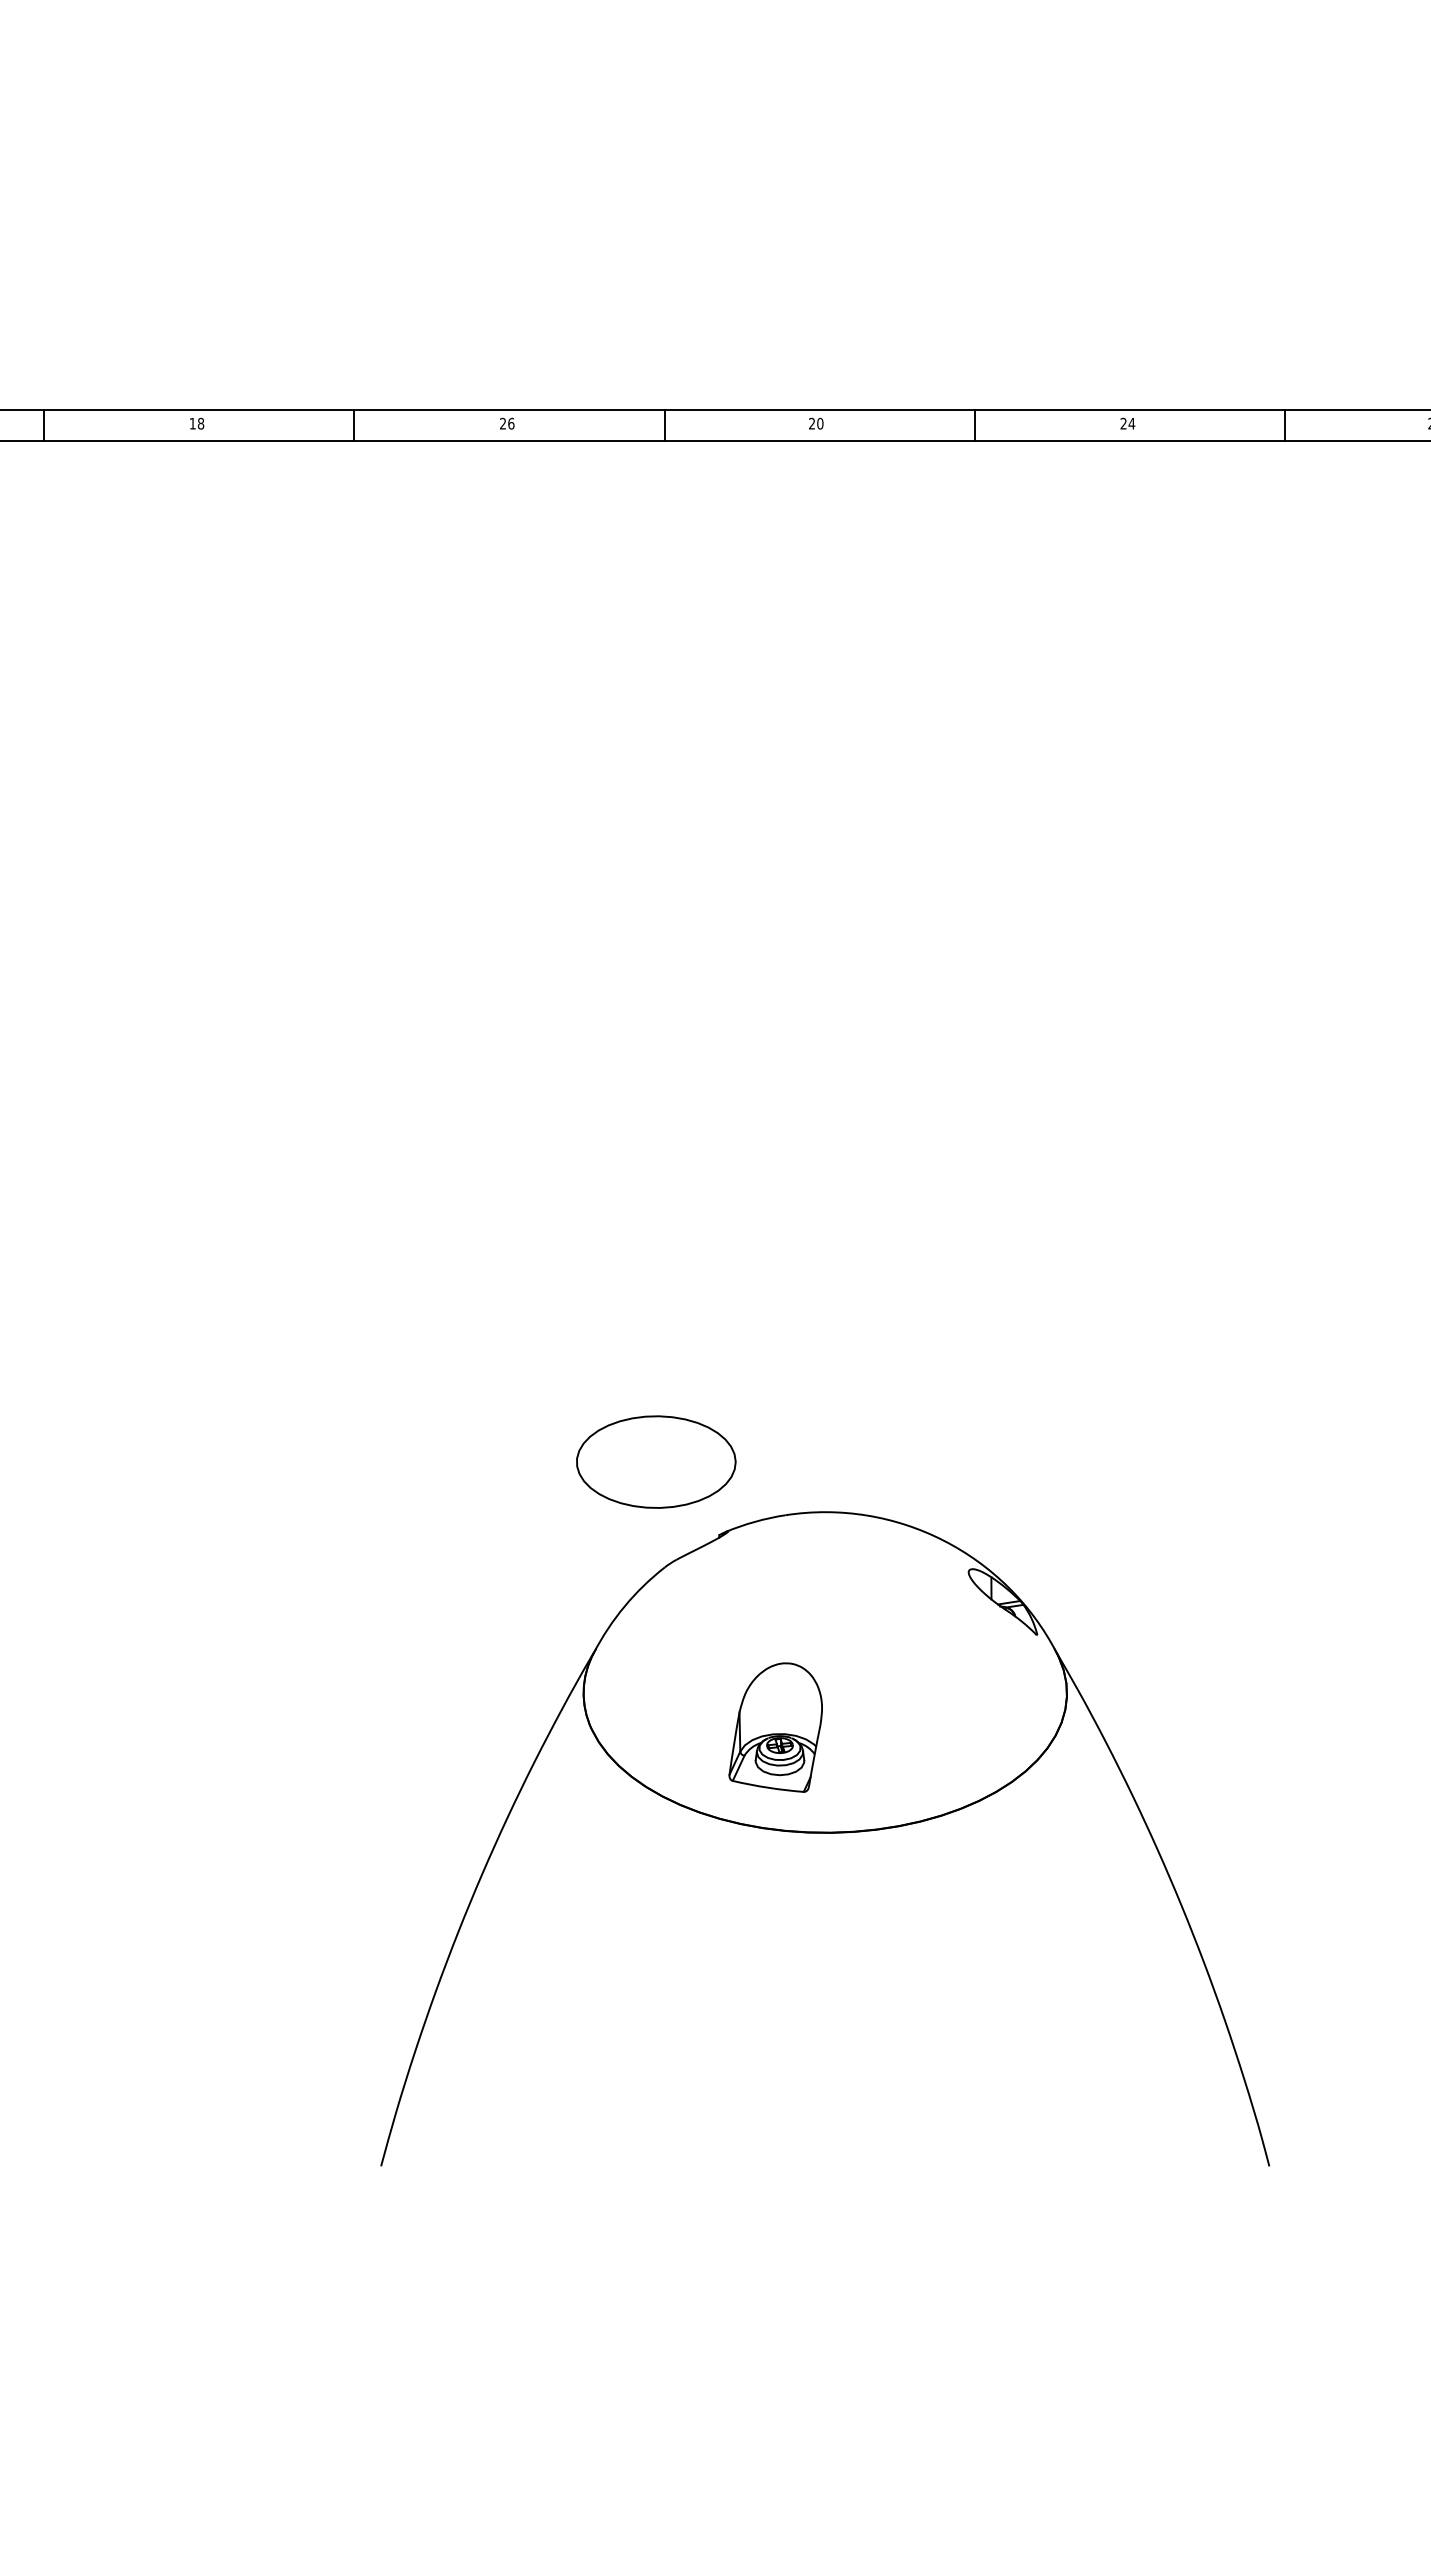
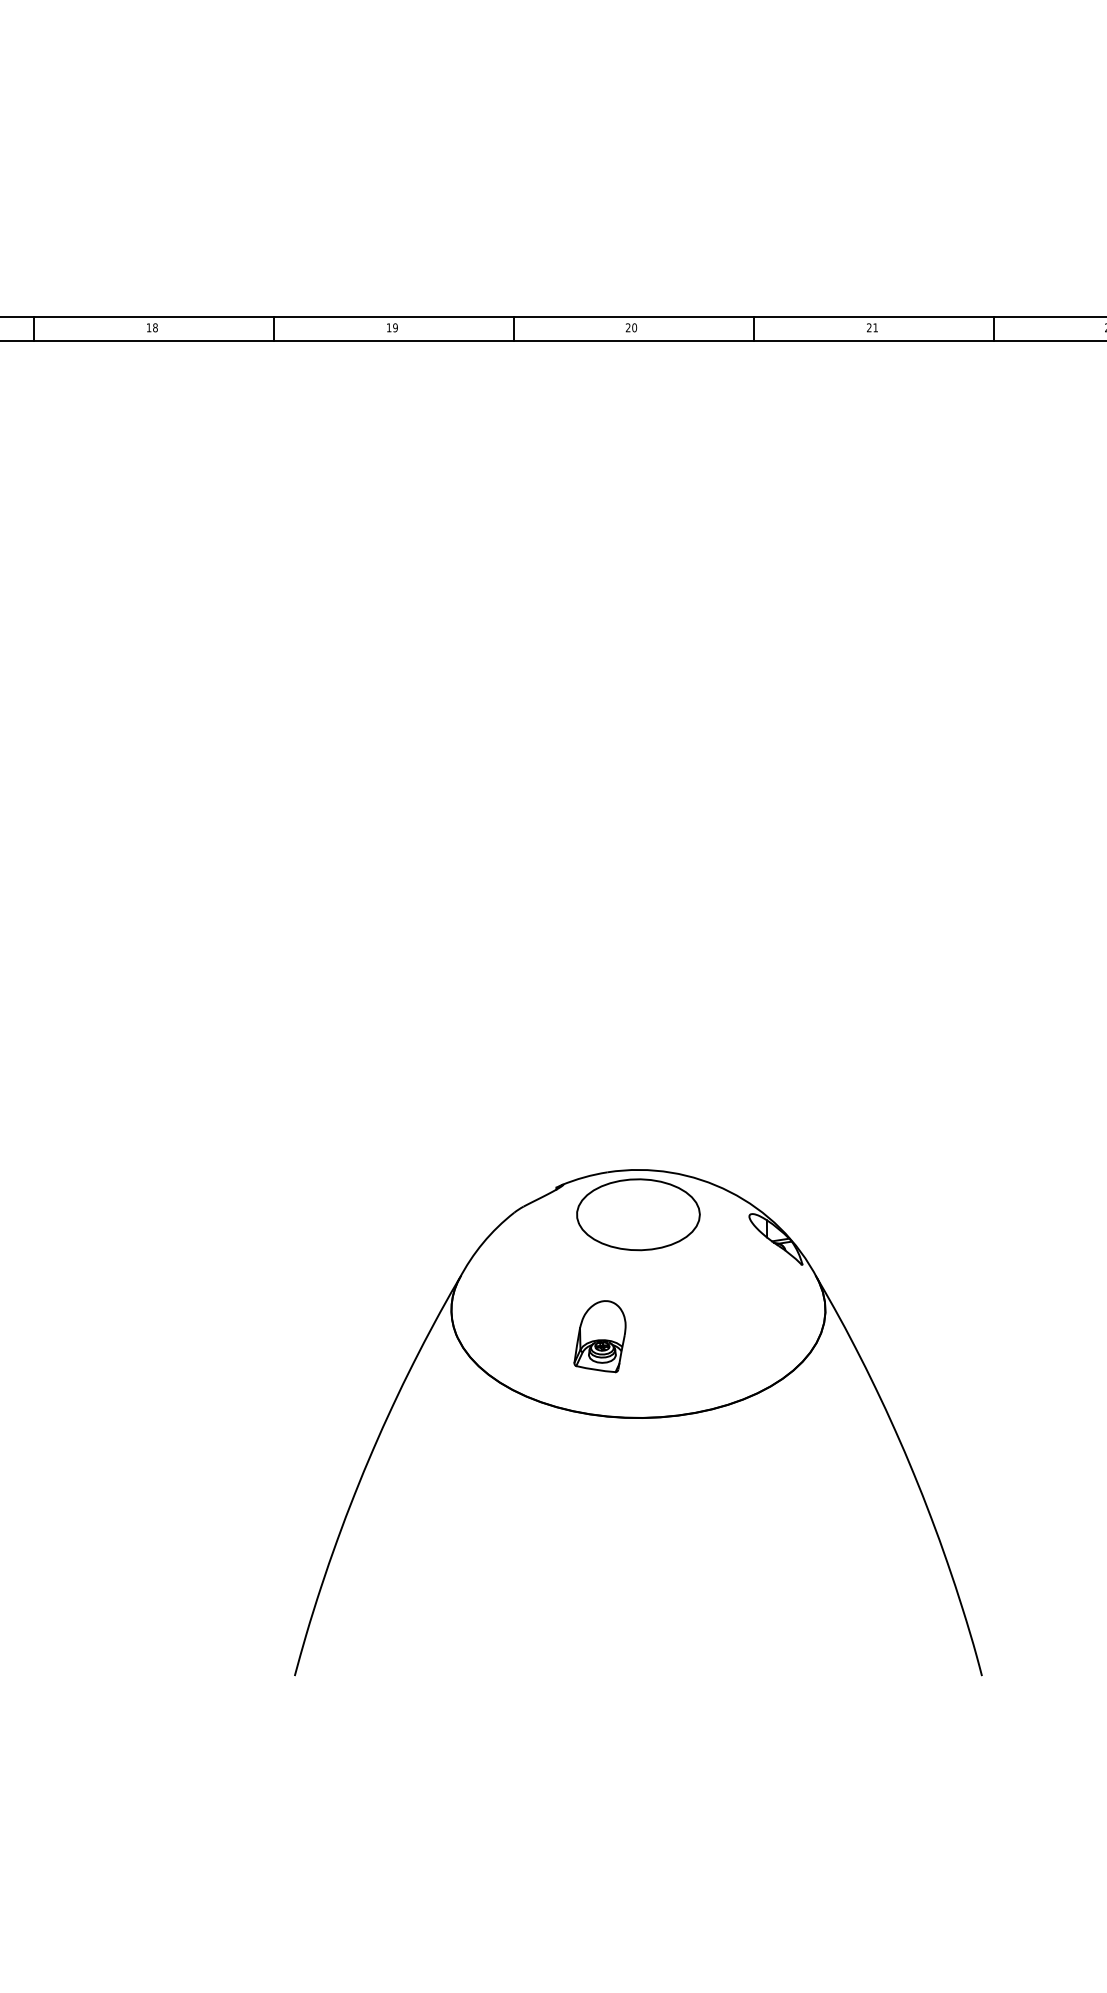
text: (507, 423) -> (392, 327), 26 -> 19
text: (1131, 423) -> (875, 327), 24 -> 21
part: (656, 1461) -> (638, 1214), moved
part: (775, 1727) -> (599, 1336), size x0.71

